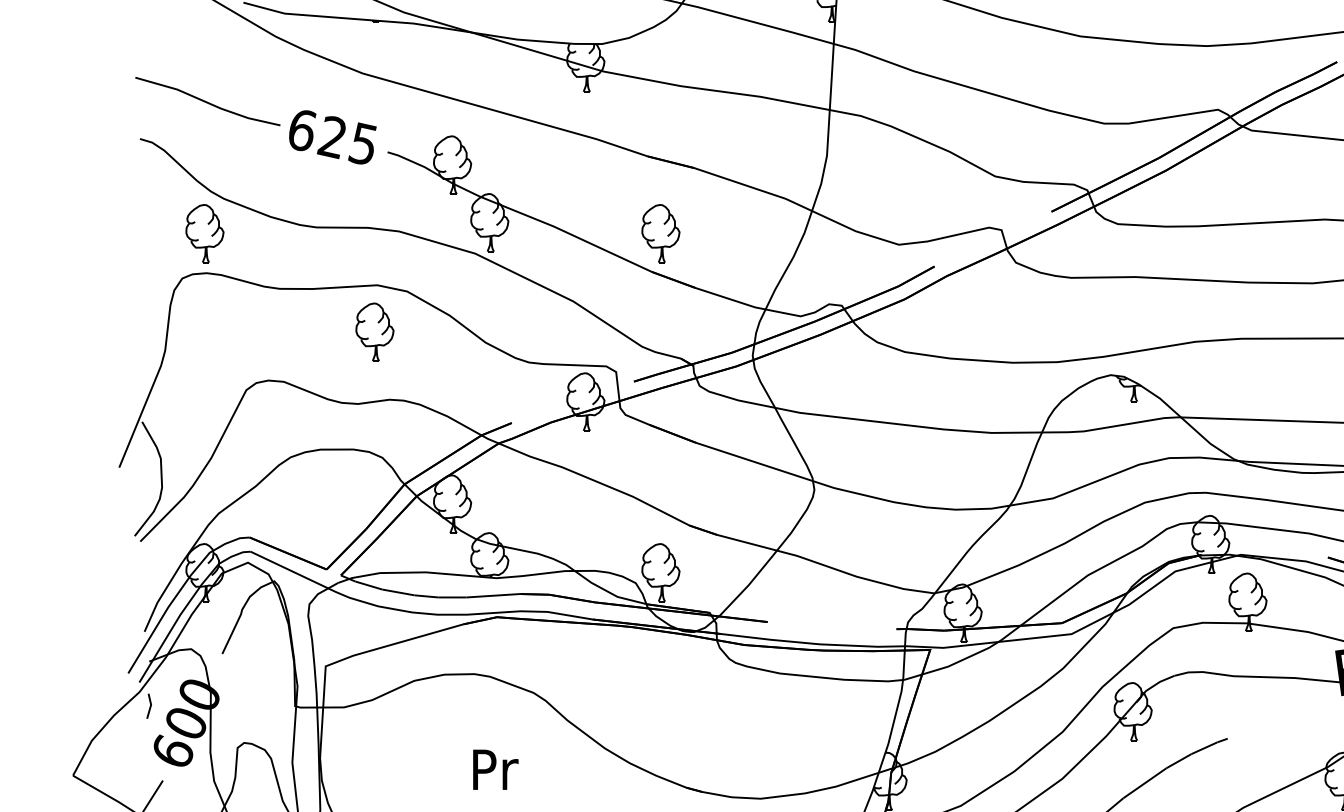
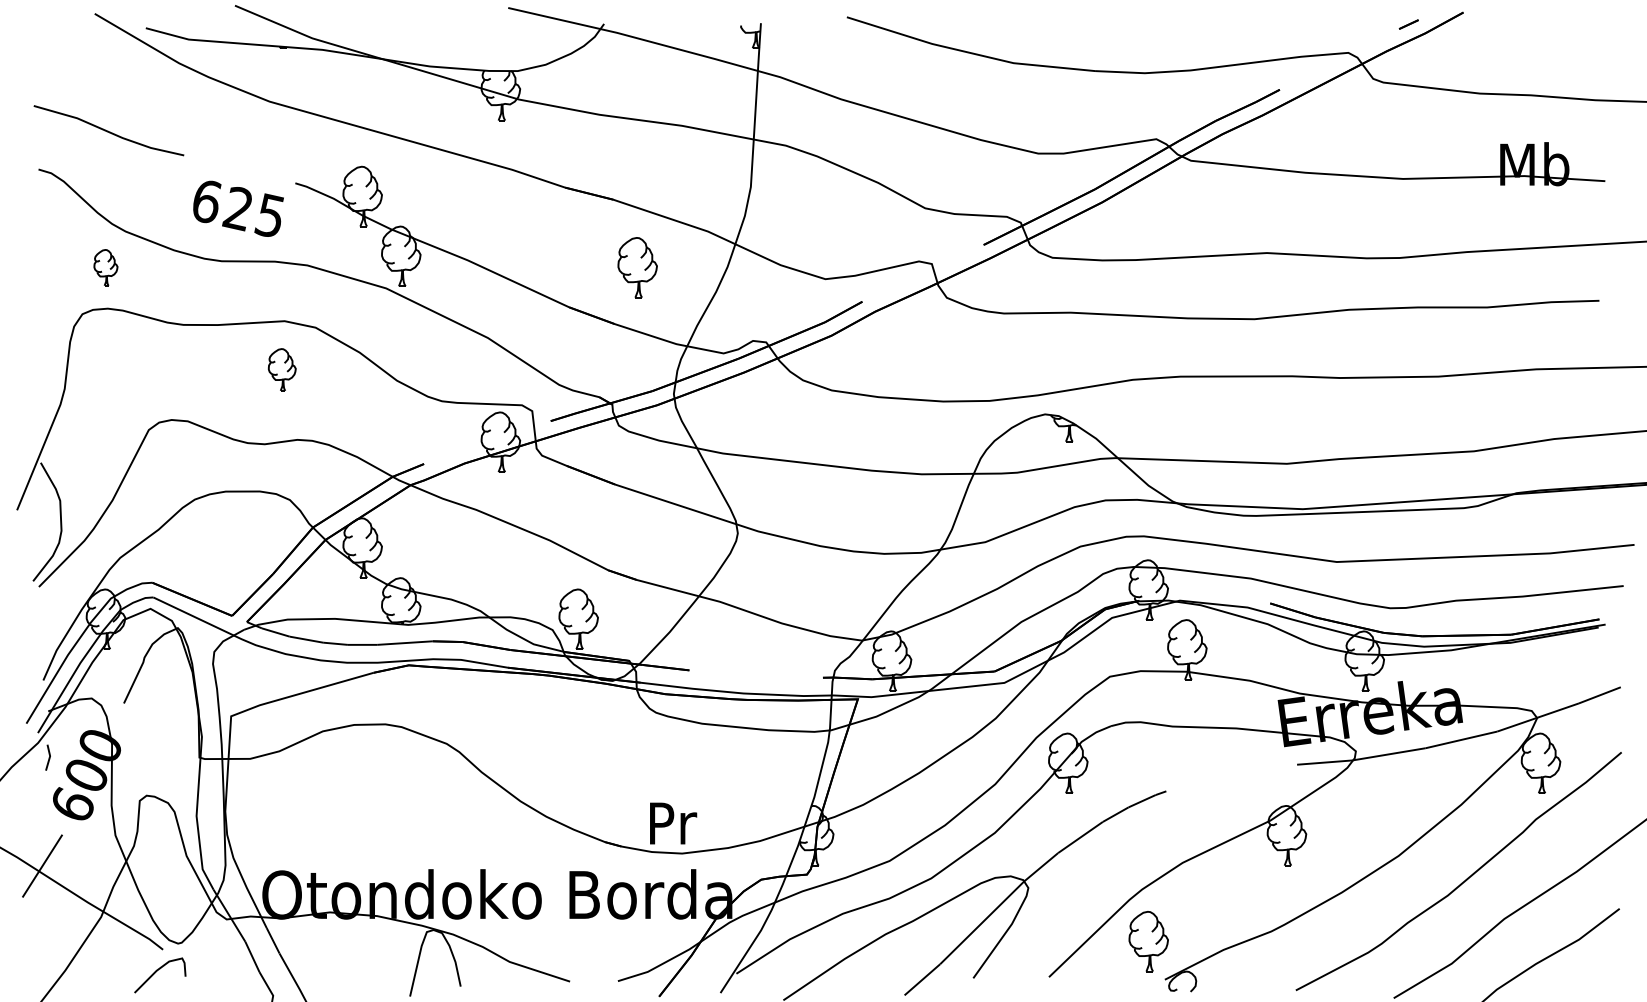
text: (332, 137) -> (238, 208), moved
part: (204, 233) -> (105, 267), size x0.6
part: (660, 233) -> (637, 267), moved
part: (375, 331) -> (282, 369), size x0.7
text: (495, 769) -> (673, 823), moved

